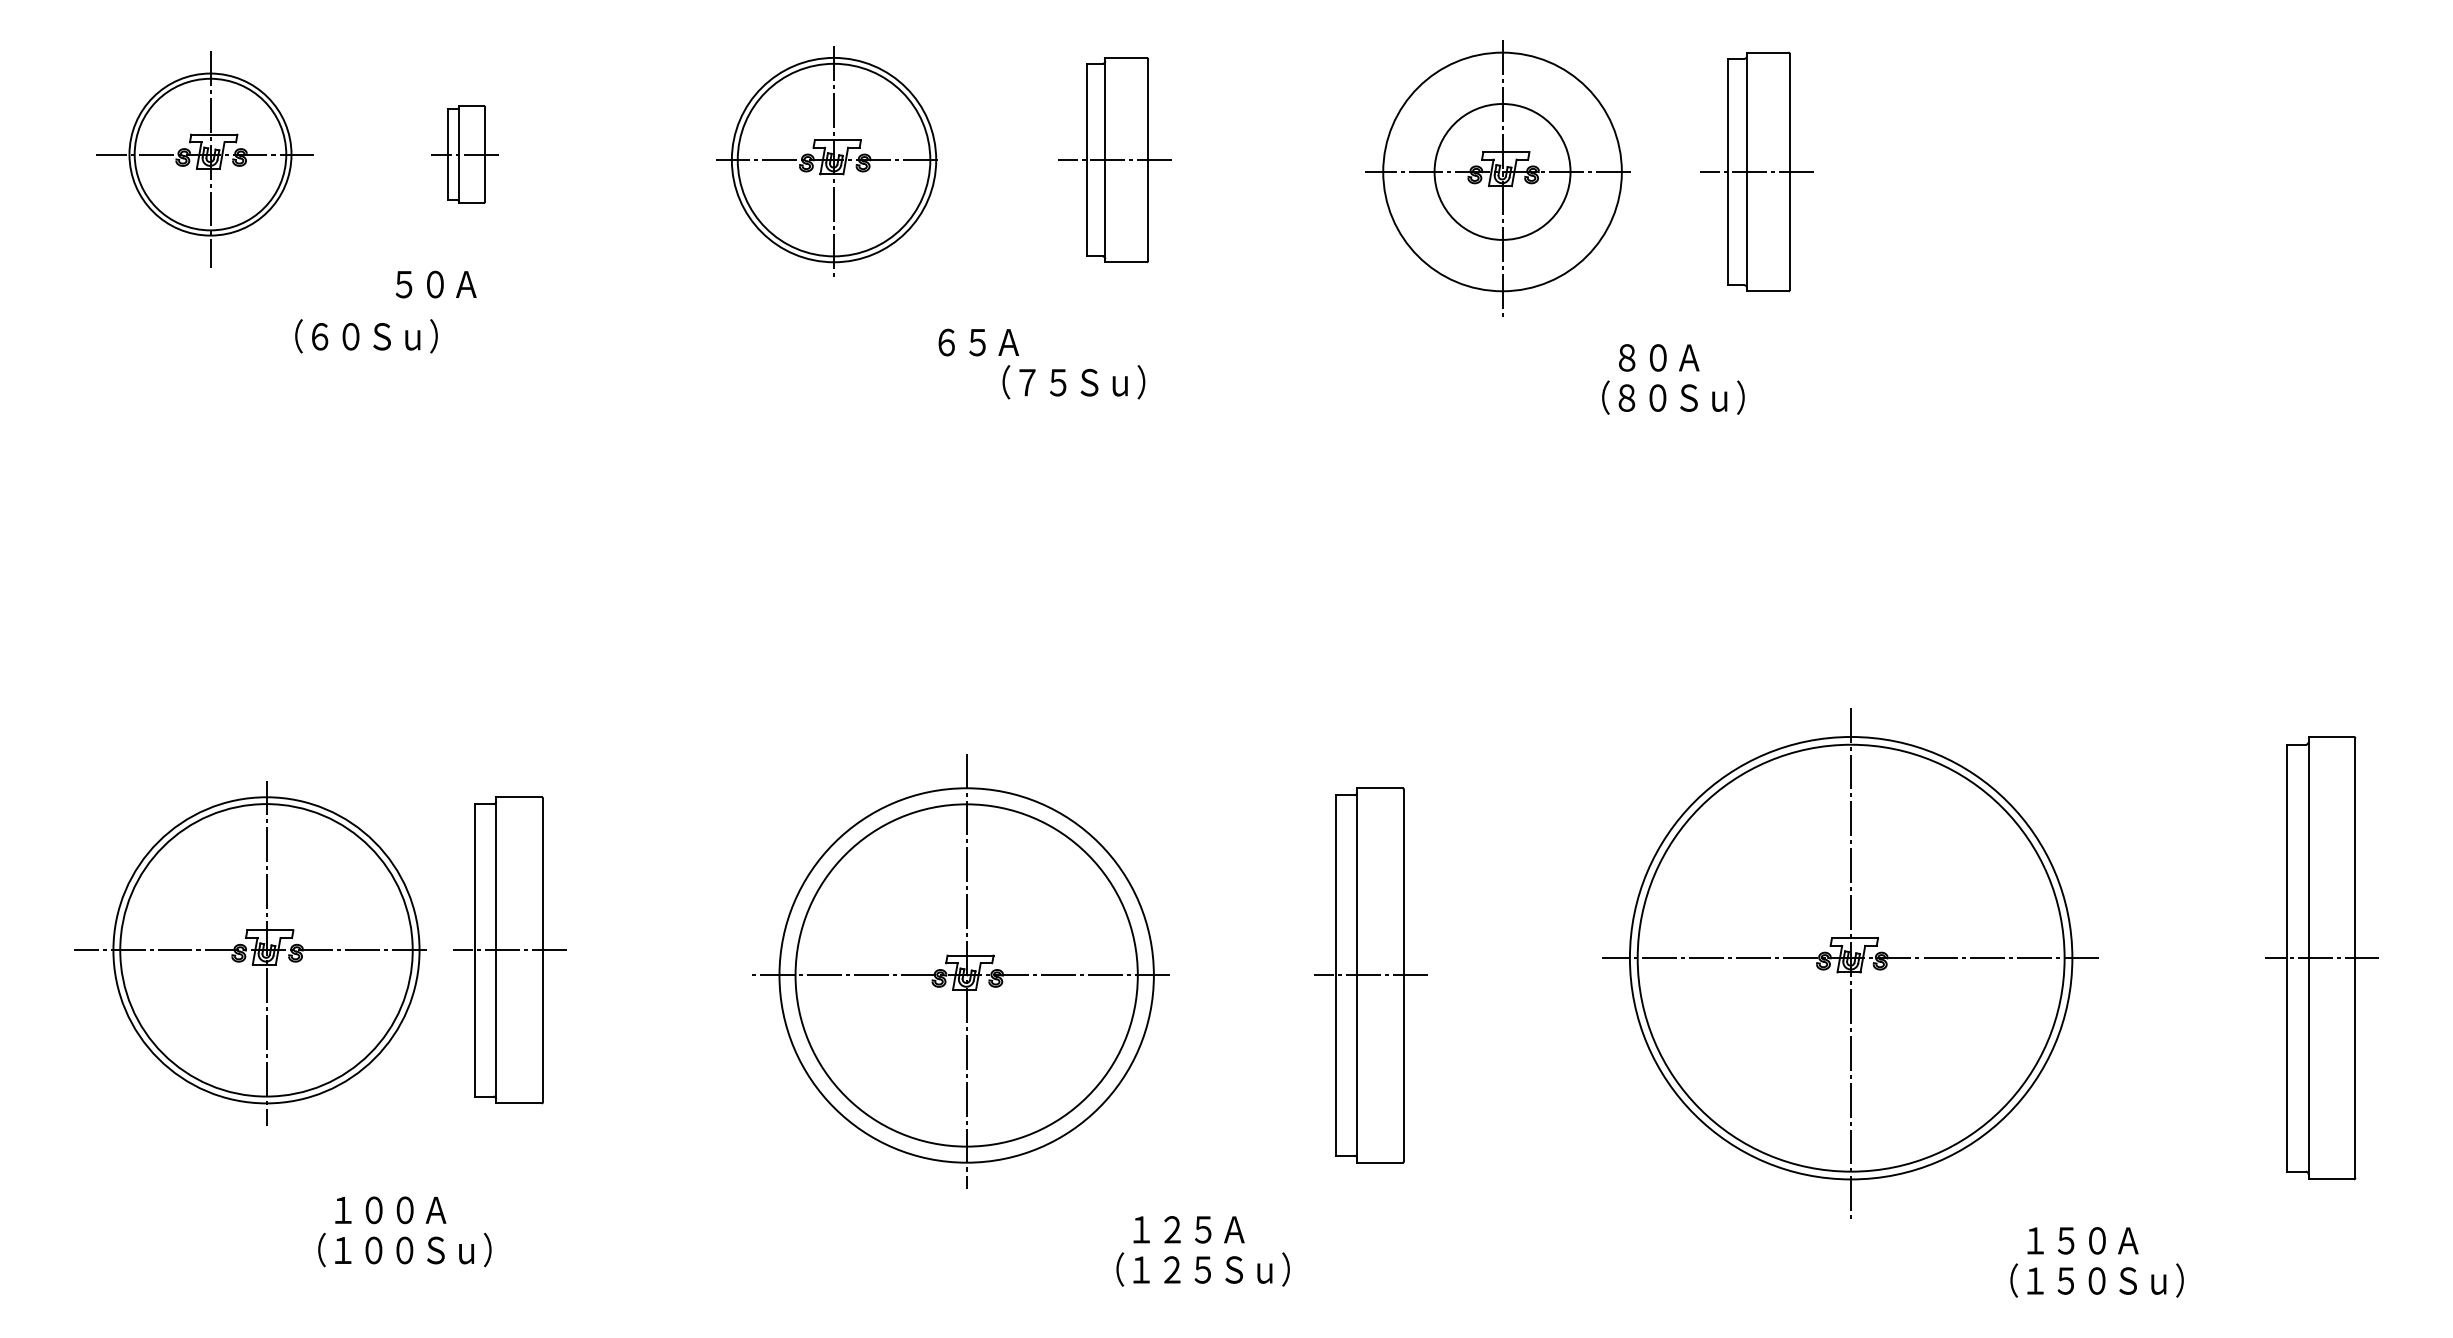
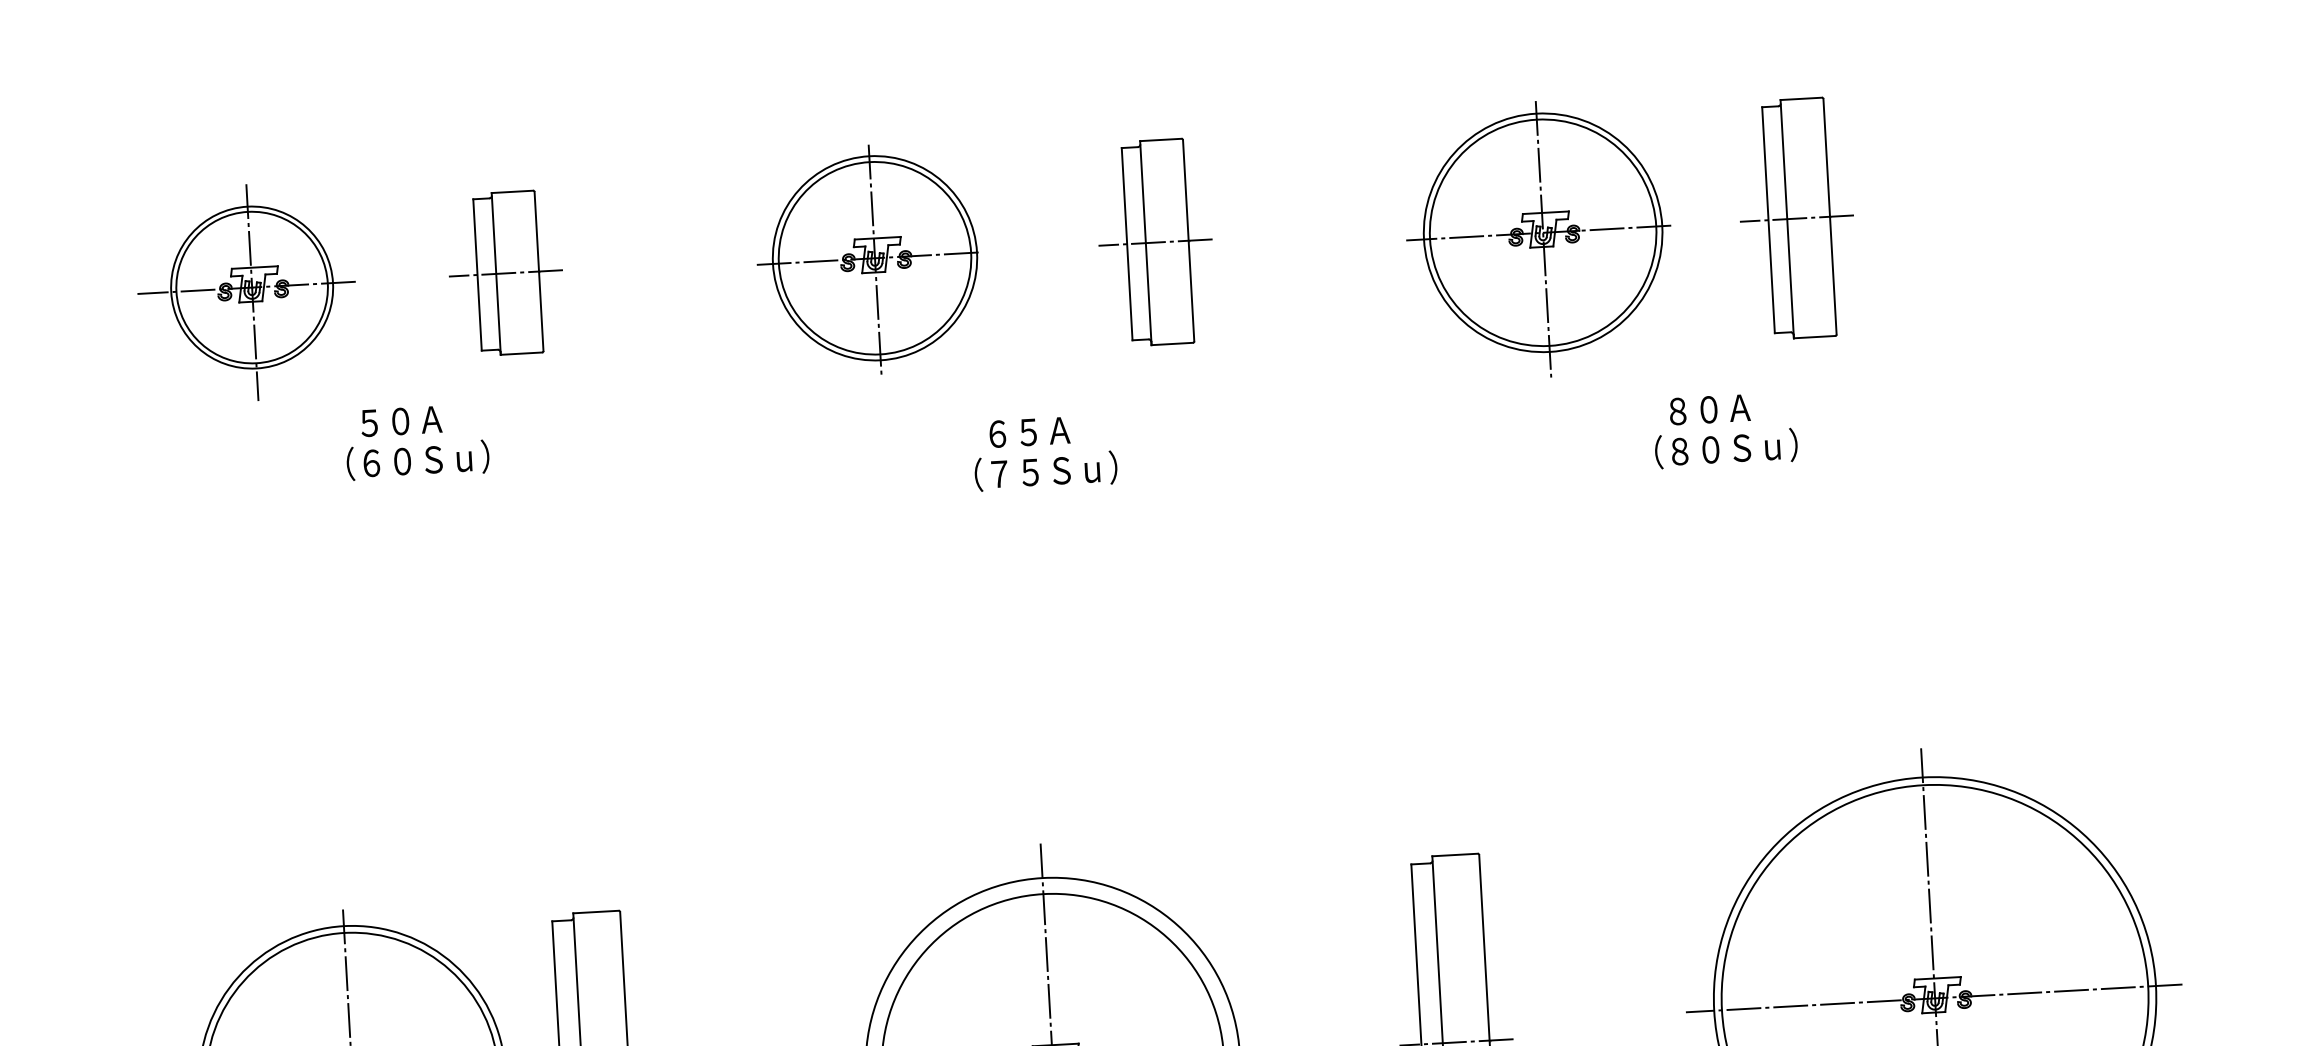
part: (464, 154) -> (505, 273), size x1.67
circle: (1502, 171) -> (1543, 232), size x1.67
text: (435, 284) -> (400, 421), moved
text: (1073, 382) -> (1045, 471), moved

